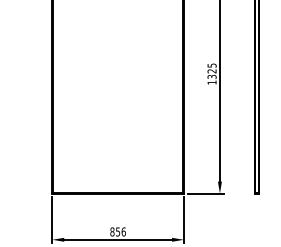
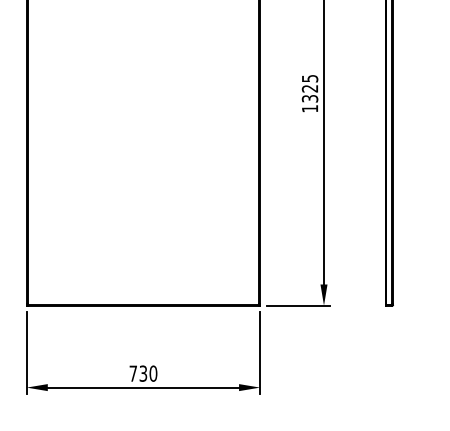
text: (117, 231) -> (142, 372), 856 -> 730

